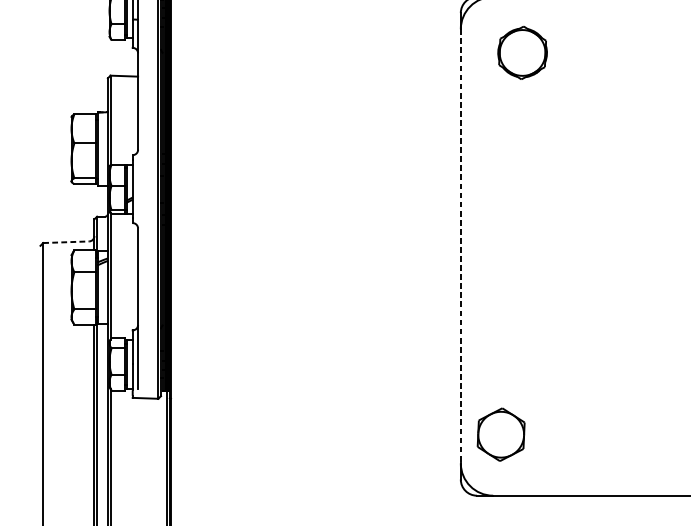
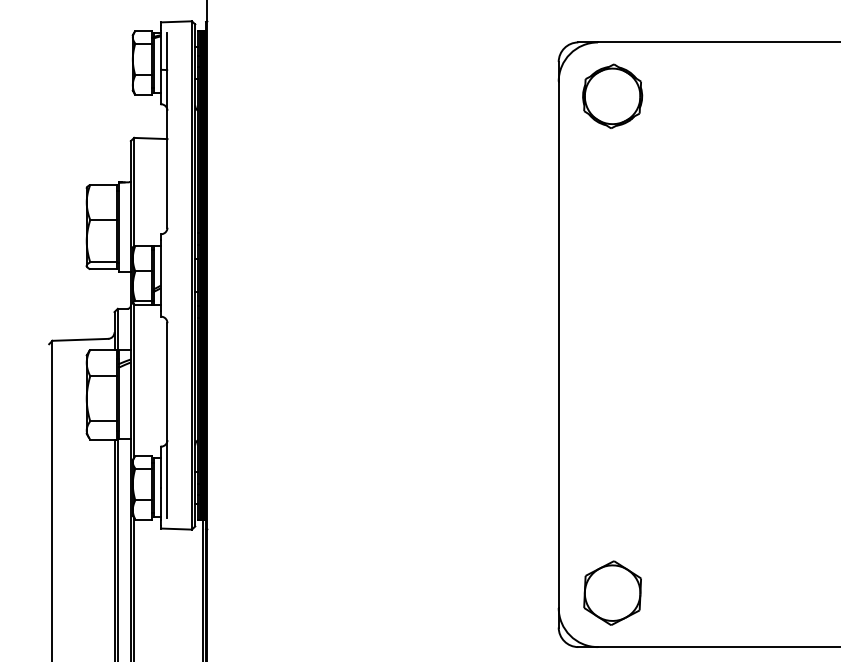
part: (522, 52) -> (612, 95), moved
line: (66, 241) -> (80, 339), dashed -> solid
line: (460, 246) -> (558, 345), dashed -> solid
part: (501, 434) -> (612, 592), moved

